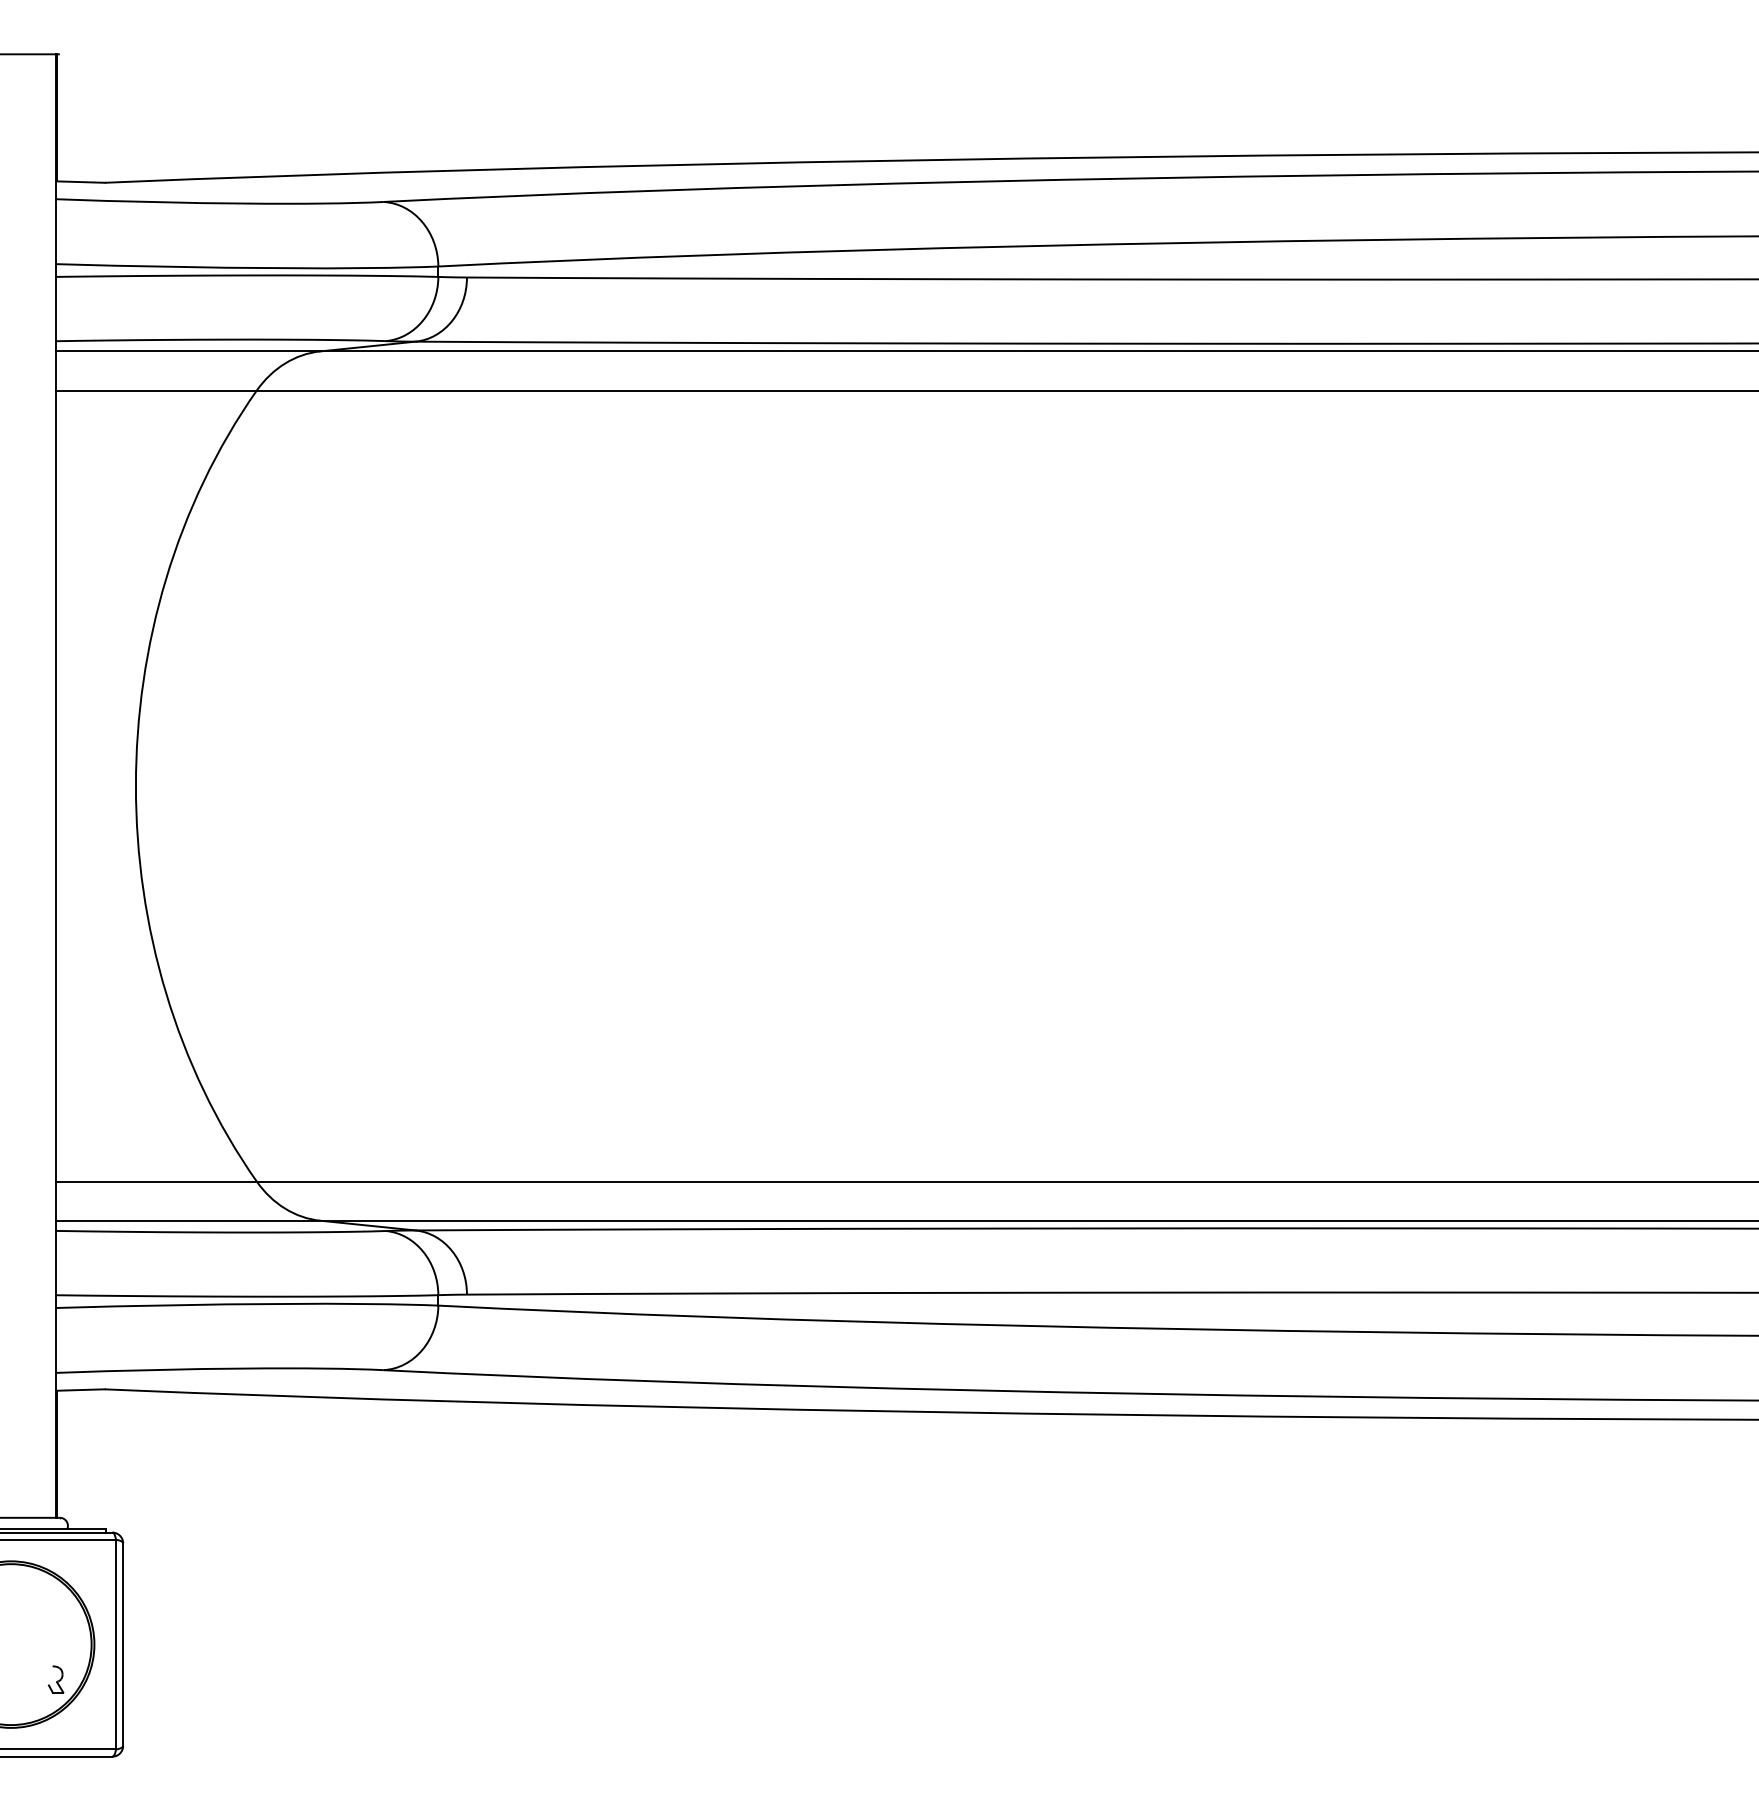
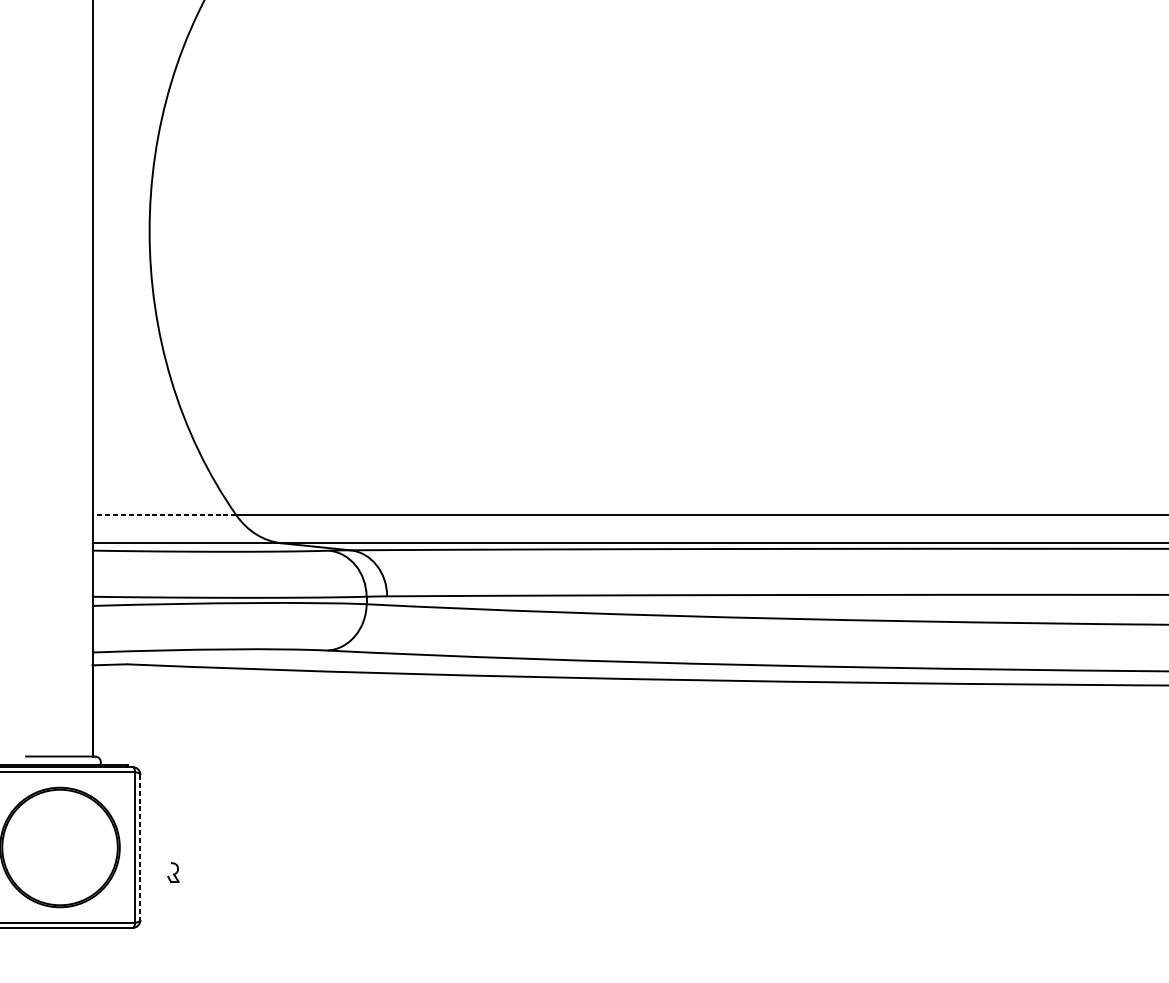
line: (156, 1181) -> (164, 515), solid -> dashed
line: (123, 1645) -> (140, 848), solid -> dashed
part: (55, 1679) -> (172, 872), moved

